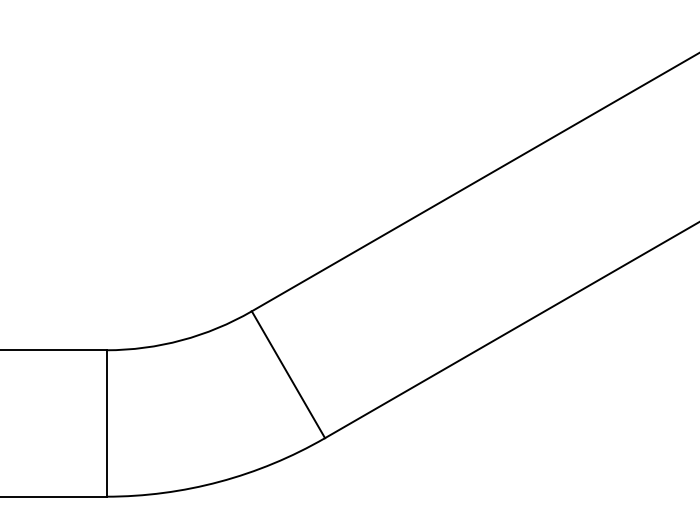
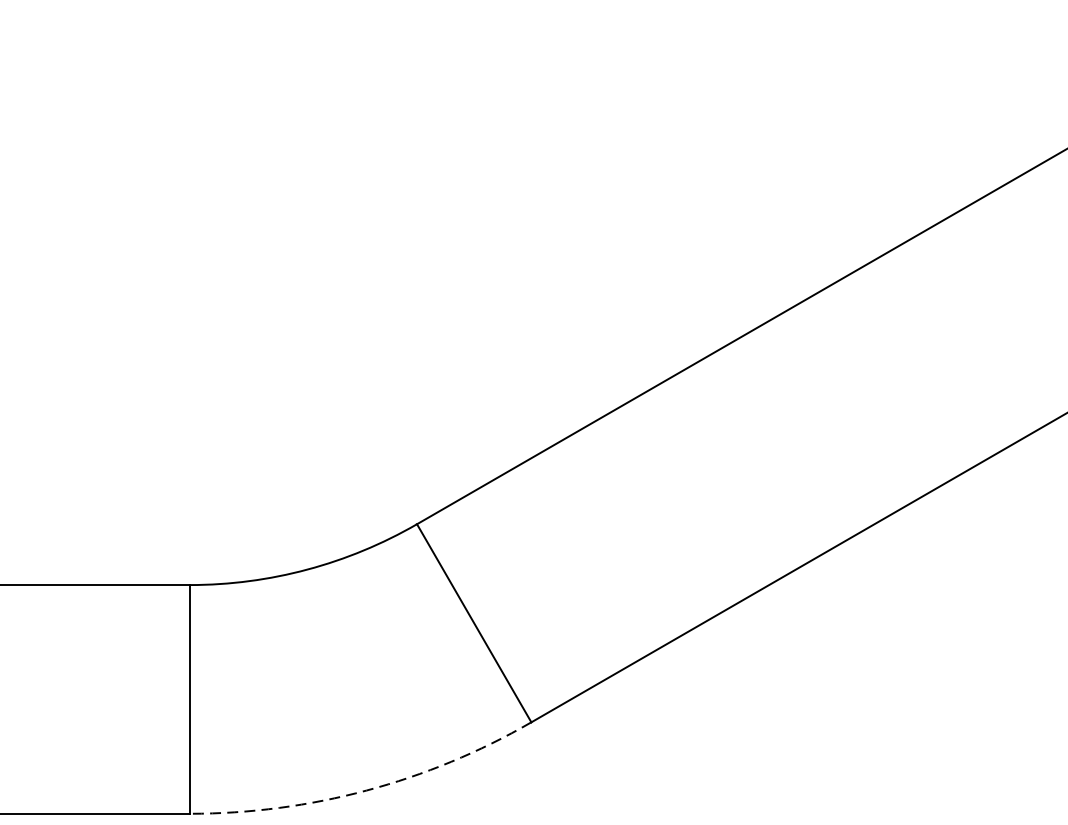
arc: (219, 481) -> (366, 790), solid -> dashed

